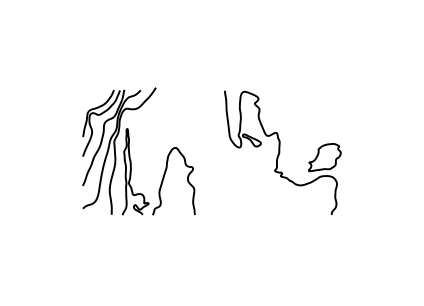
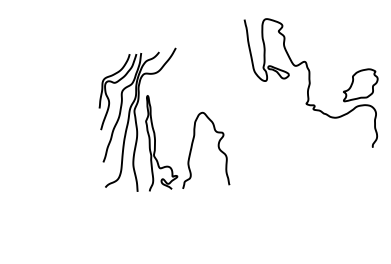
part: (130, 153) -> (153, 122), moved

